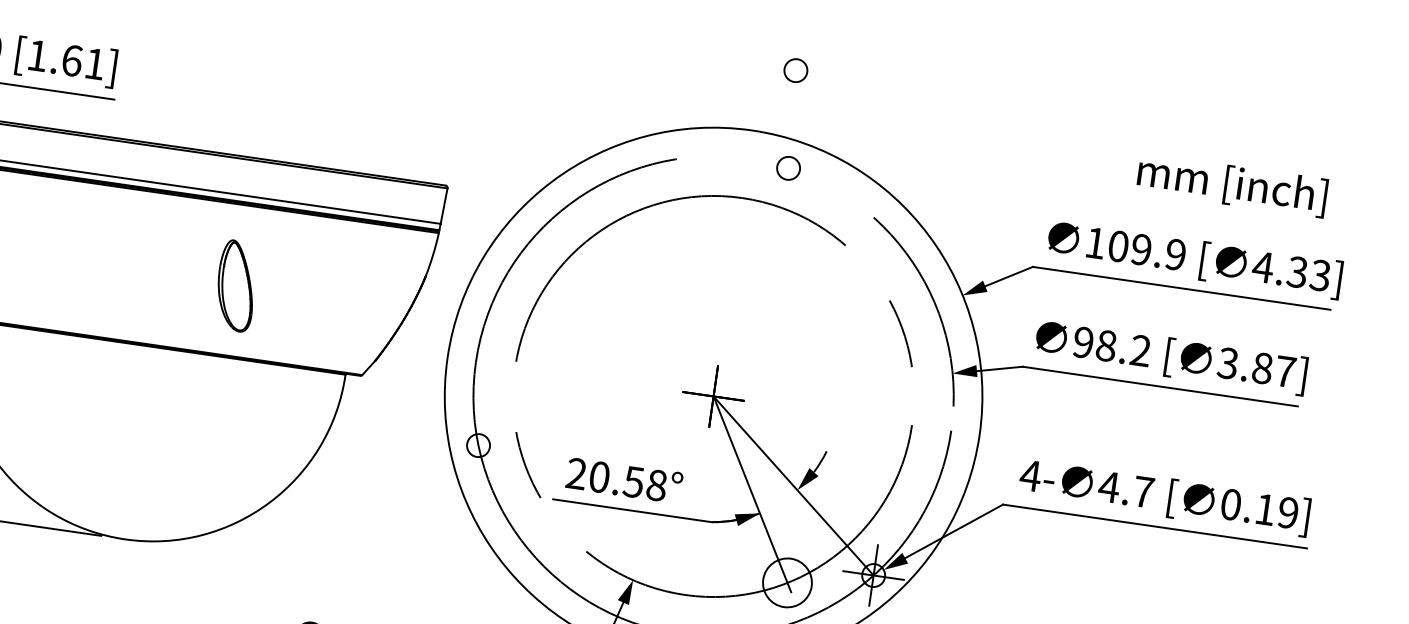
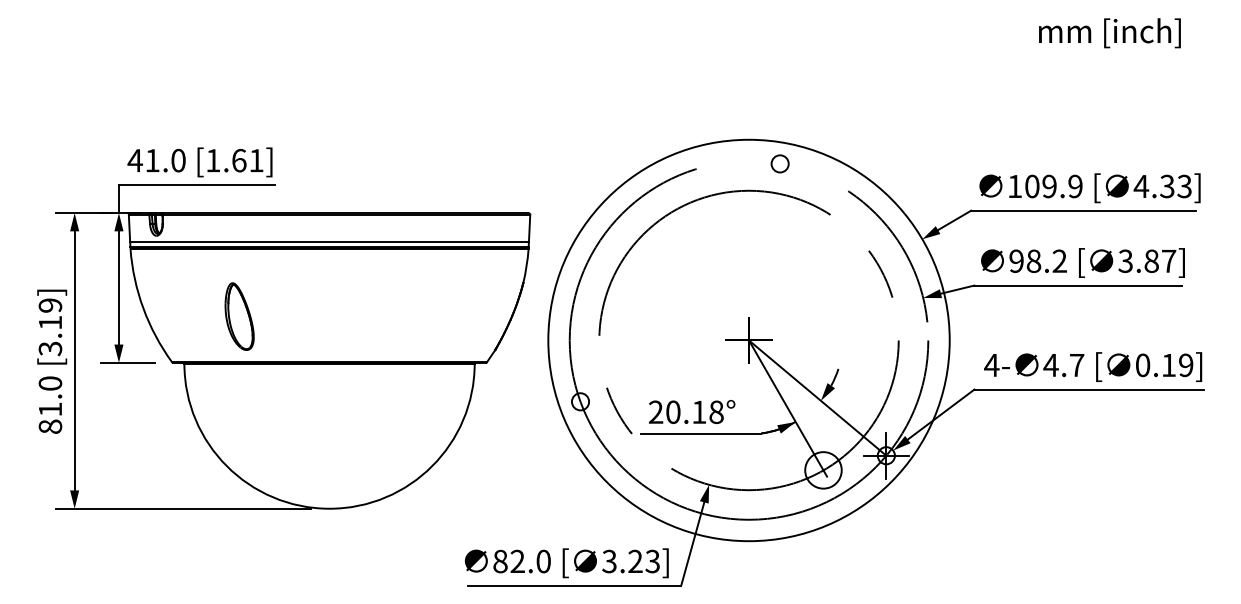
circle: (795, 69) -> (774, 90), removed
text: (1231, 185) -> (1109, 33), moved
part: (236, 285) -> (239, 316), moved
text: (633, 480) -> (698, 411), 20.58° -> 20.18°

